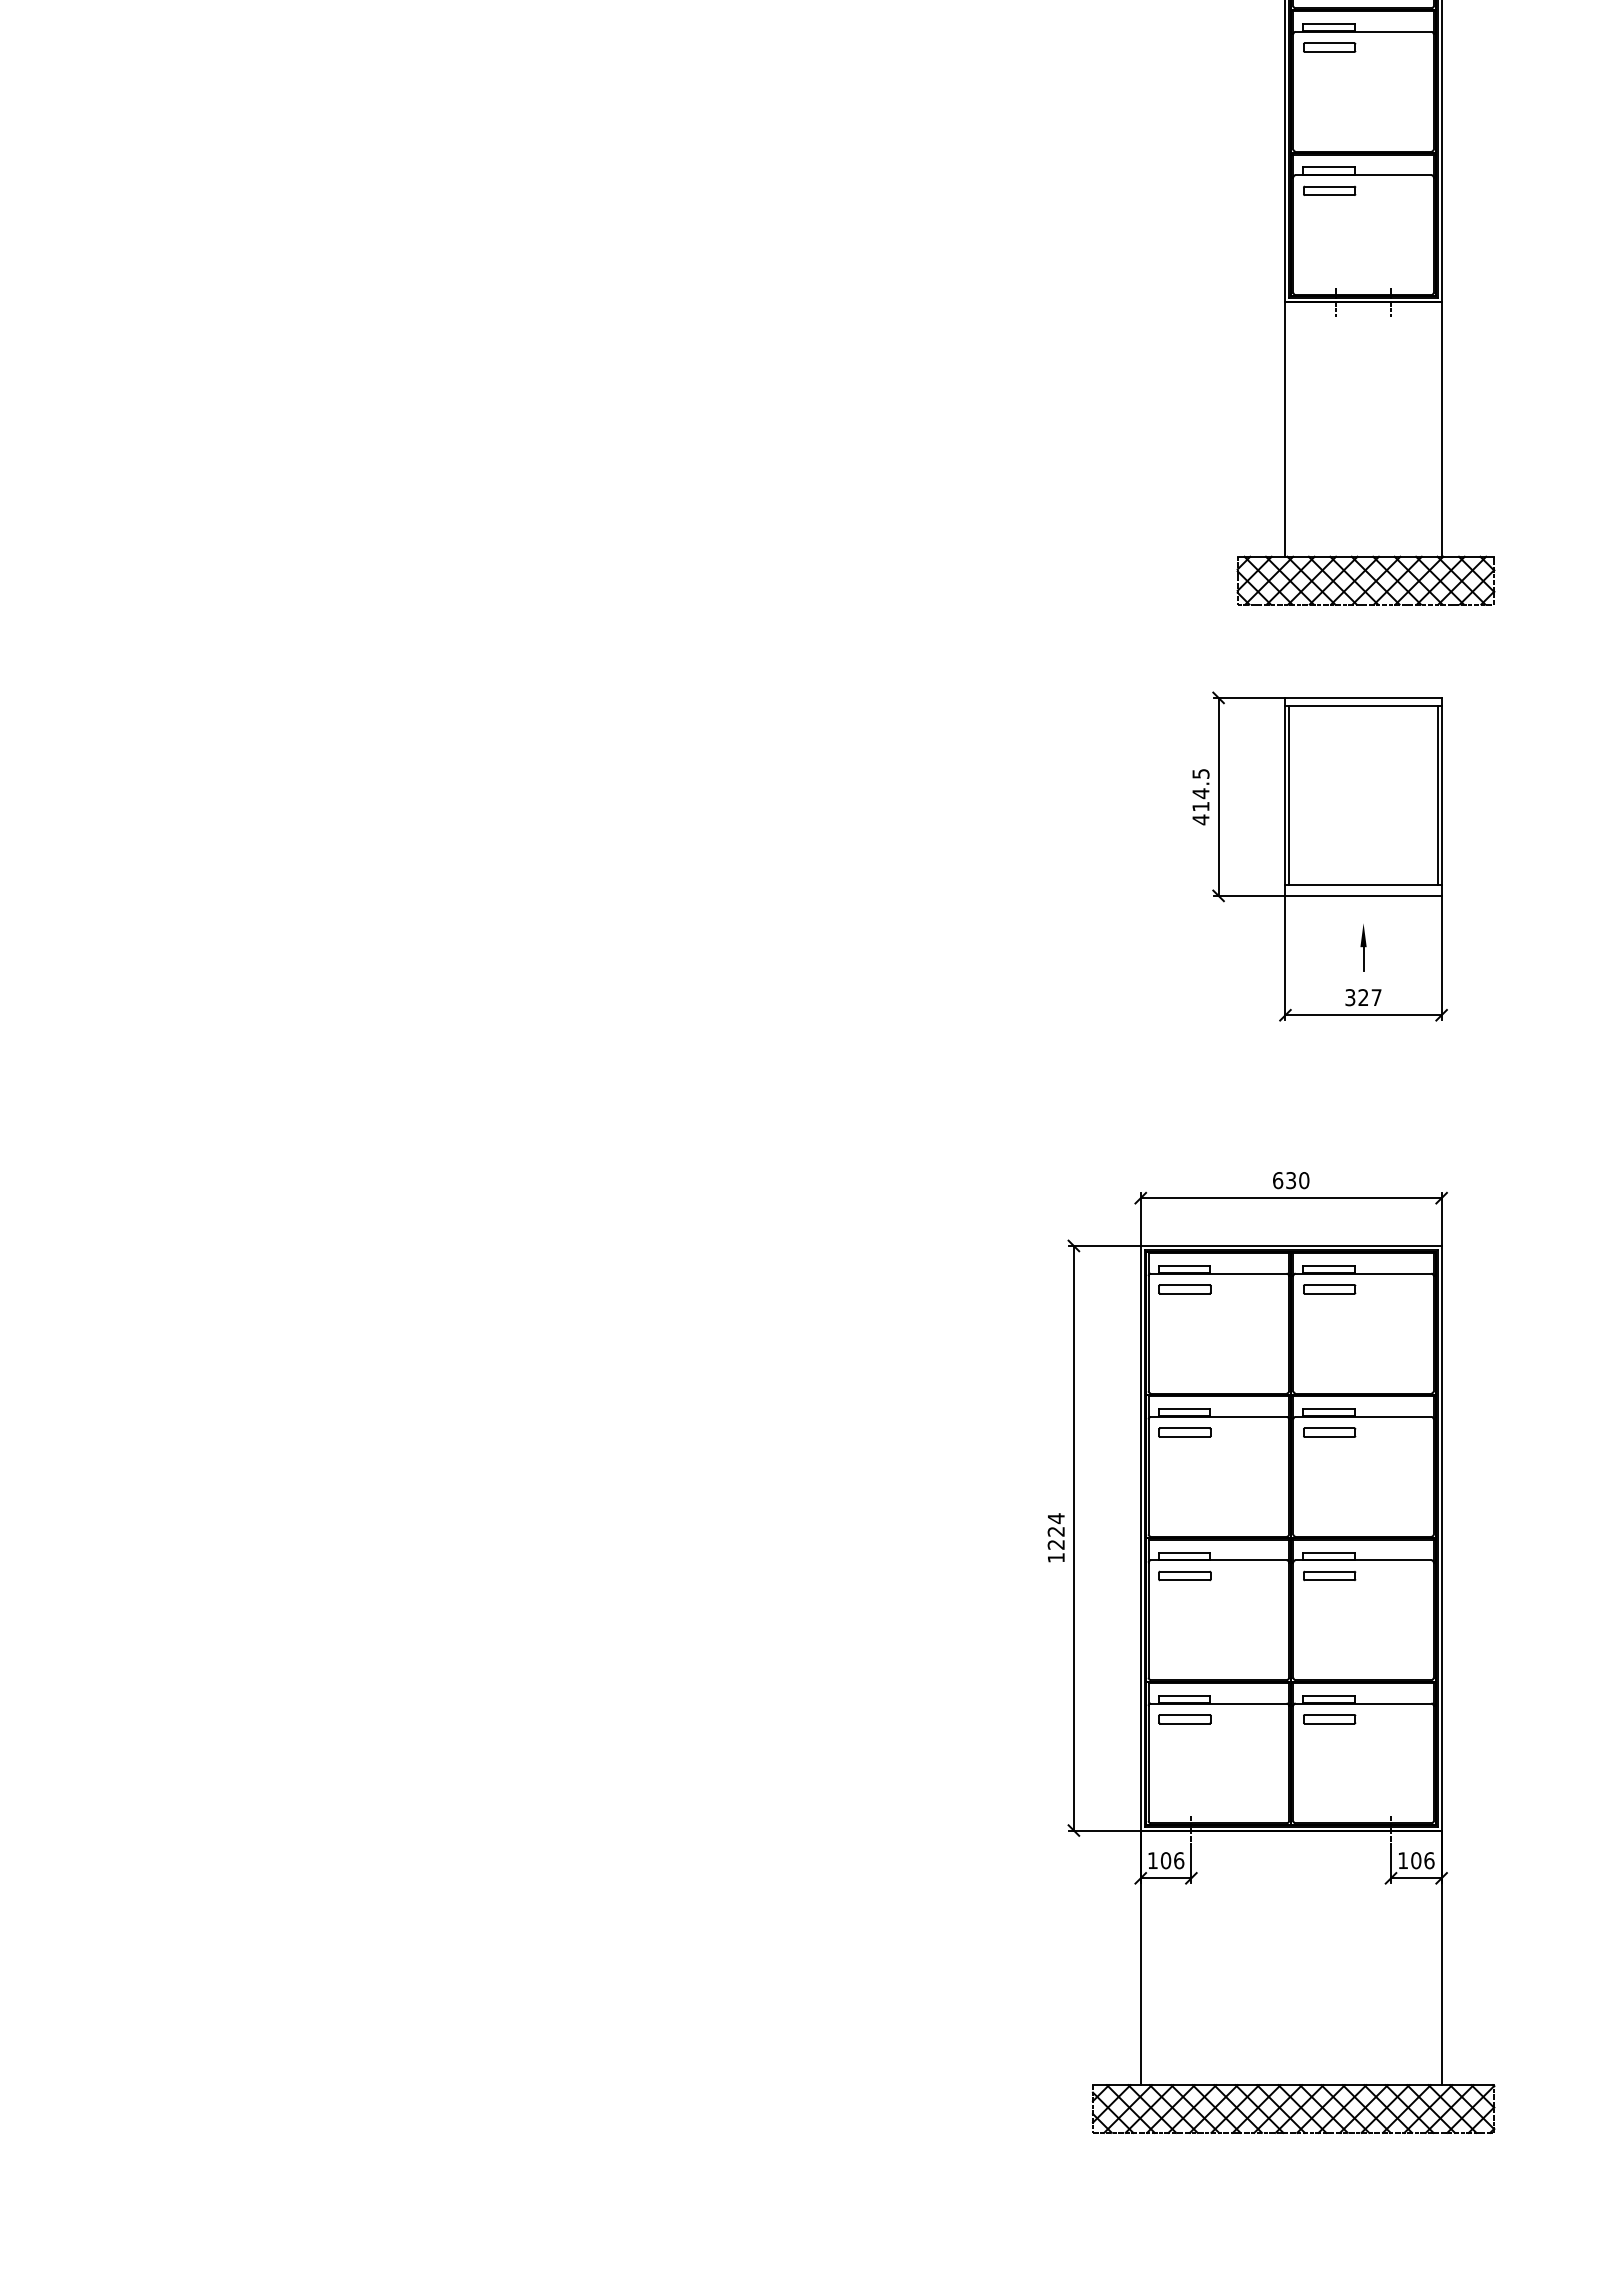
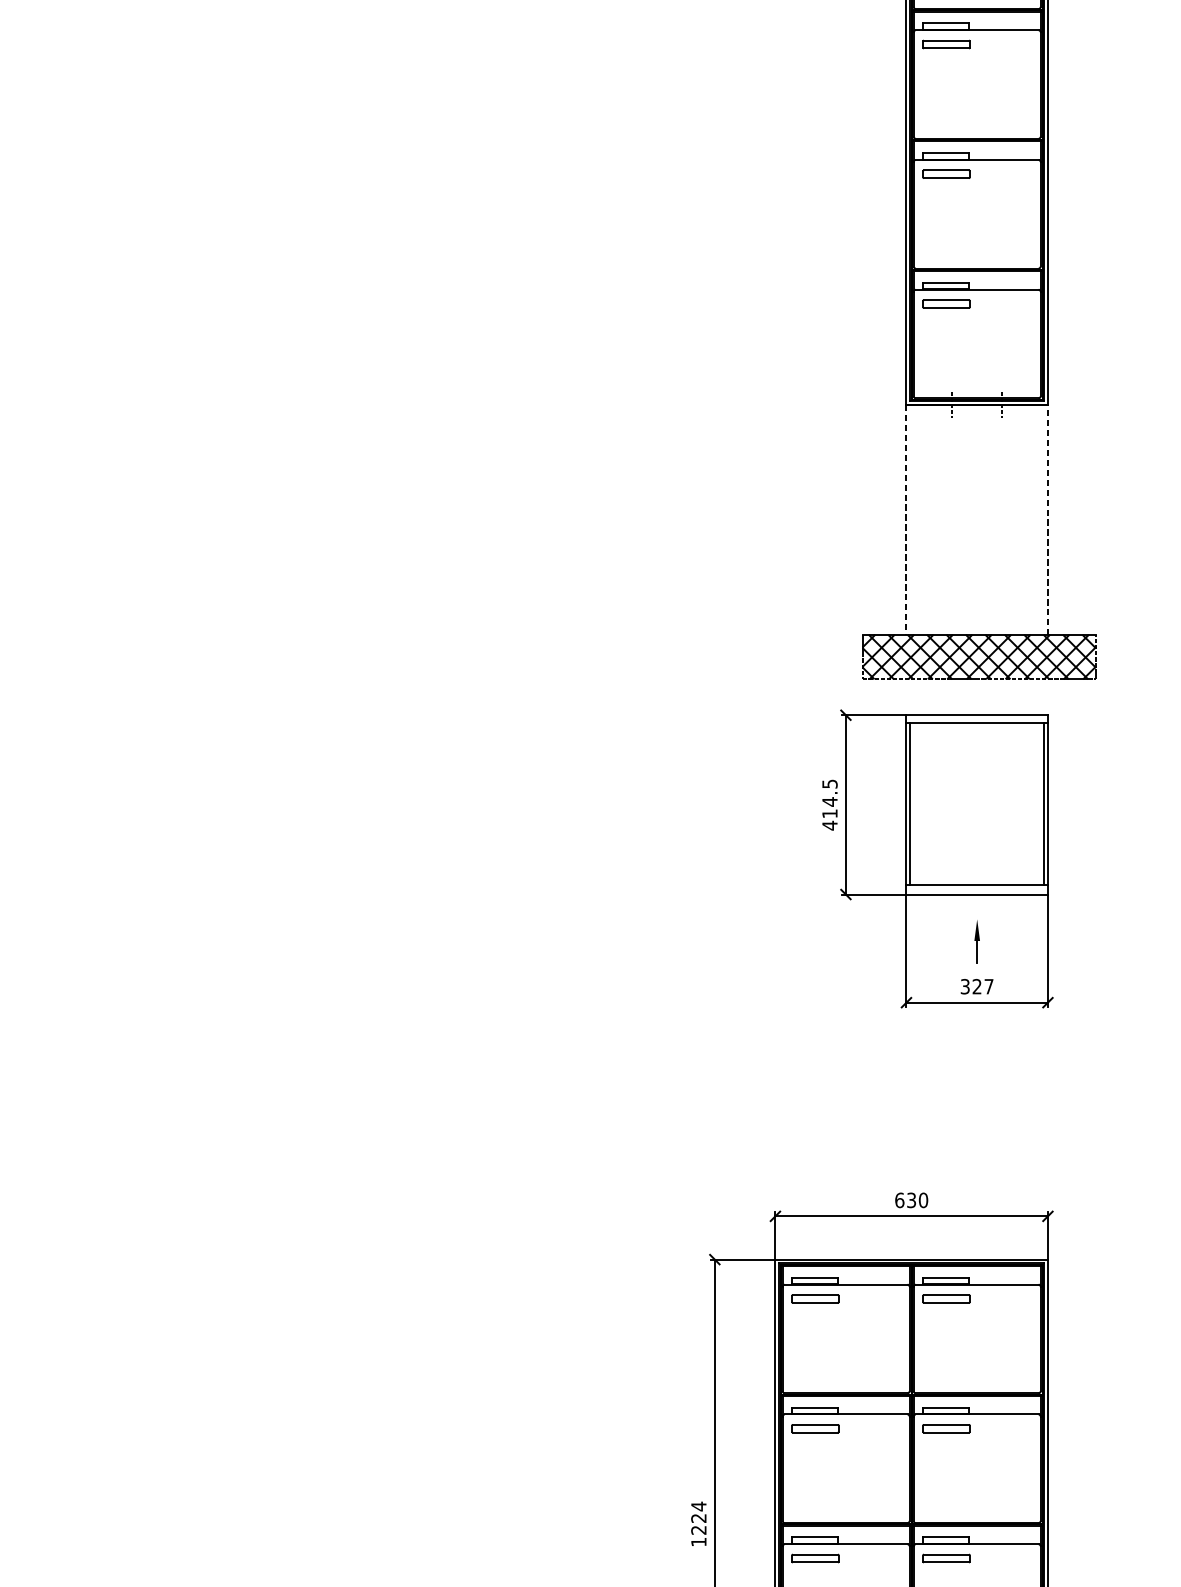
line: (1441, 428) -> (1047, 519), solid -> dashed
line: (1285, 429) -> (906, 520), solid -> dashed
part: (1319, 856) -> (937, 858), moved

